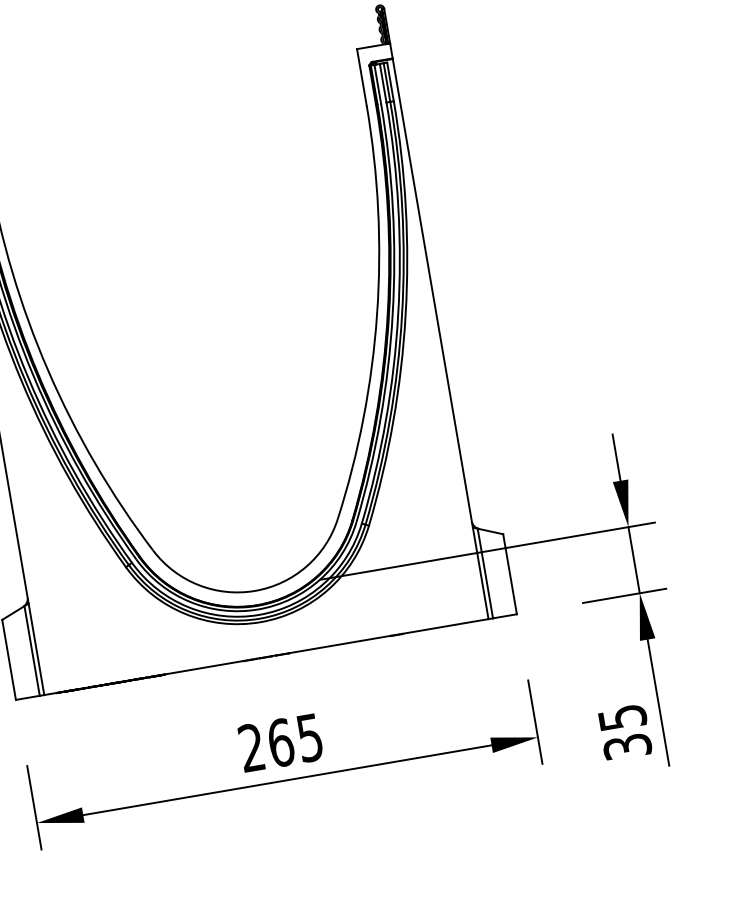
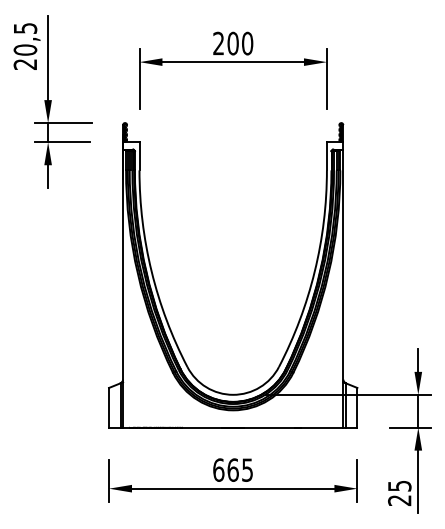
text: (251, 746) -> (218, 469), 265 -> 665
text: (626, 746) -> (399, 500), 35 -> 25

